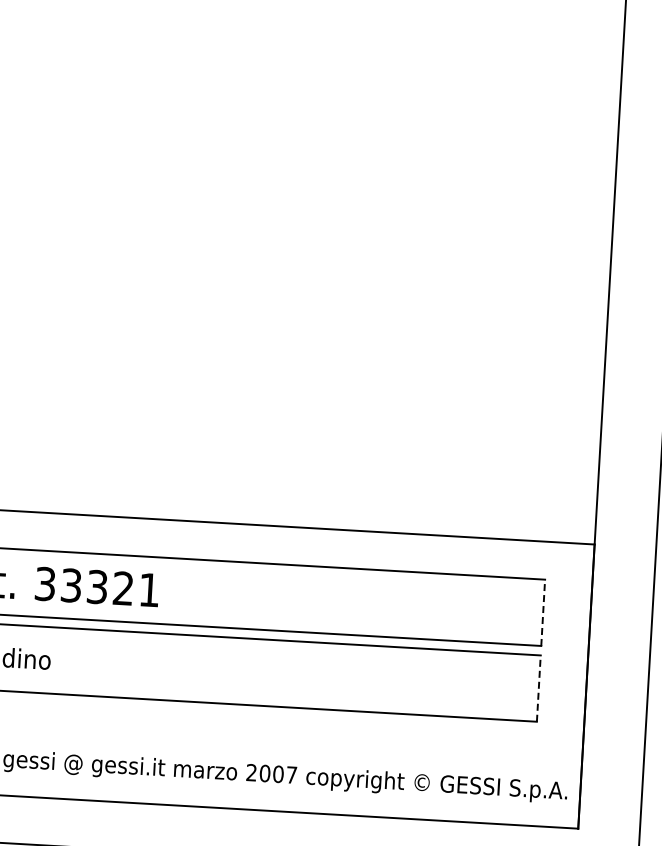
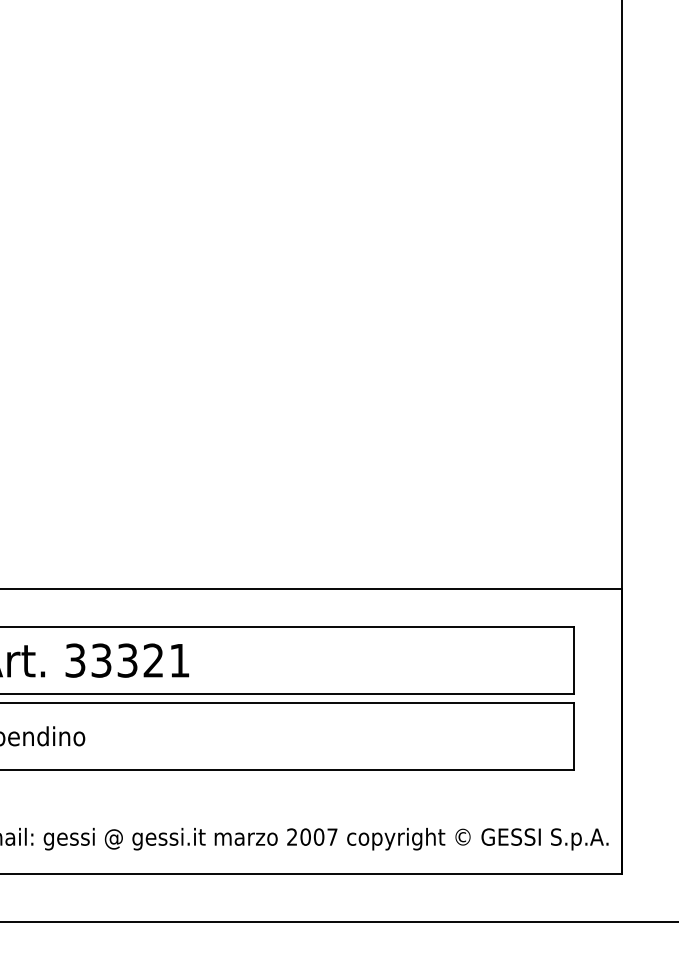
line: (543, 612) -> (574, 660), dashed -> solid
line: (539, 688) -> (574, 736), dashed -> solid

